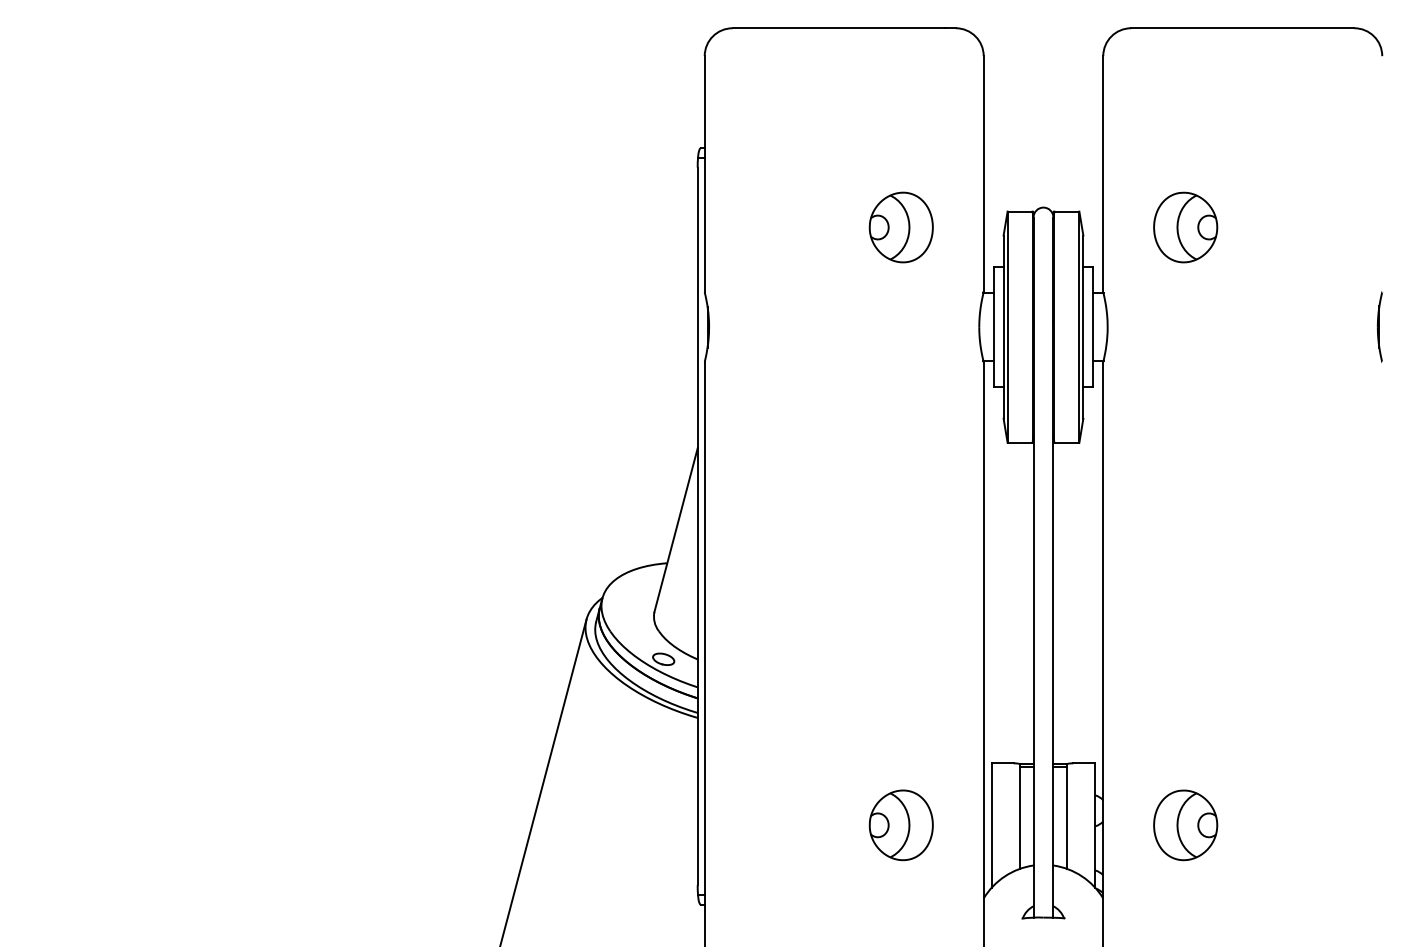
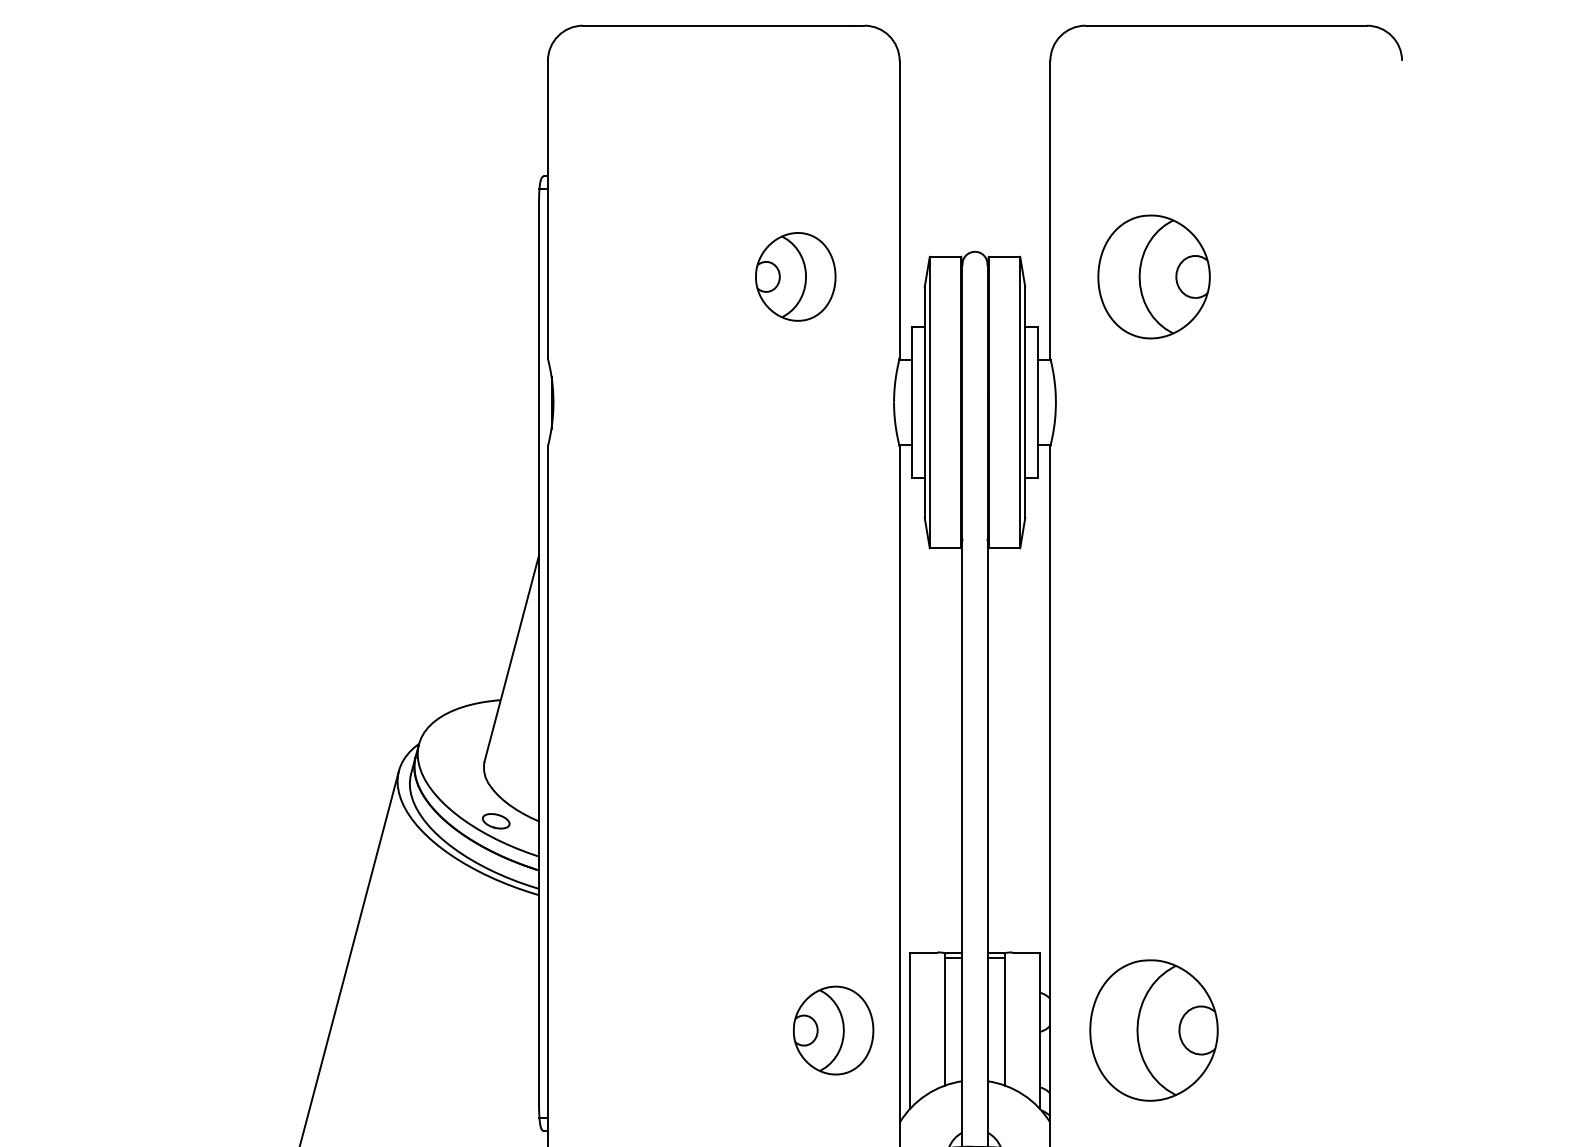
part: (1185, 227) -> (1154, 276), size x1.4
part: (1379, 326) -> (1398, 401), removed
part: (900, 825) -> (832, 1030), moved
part: (1185, 825) -> (1154, 1030), size x1.6

